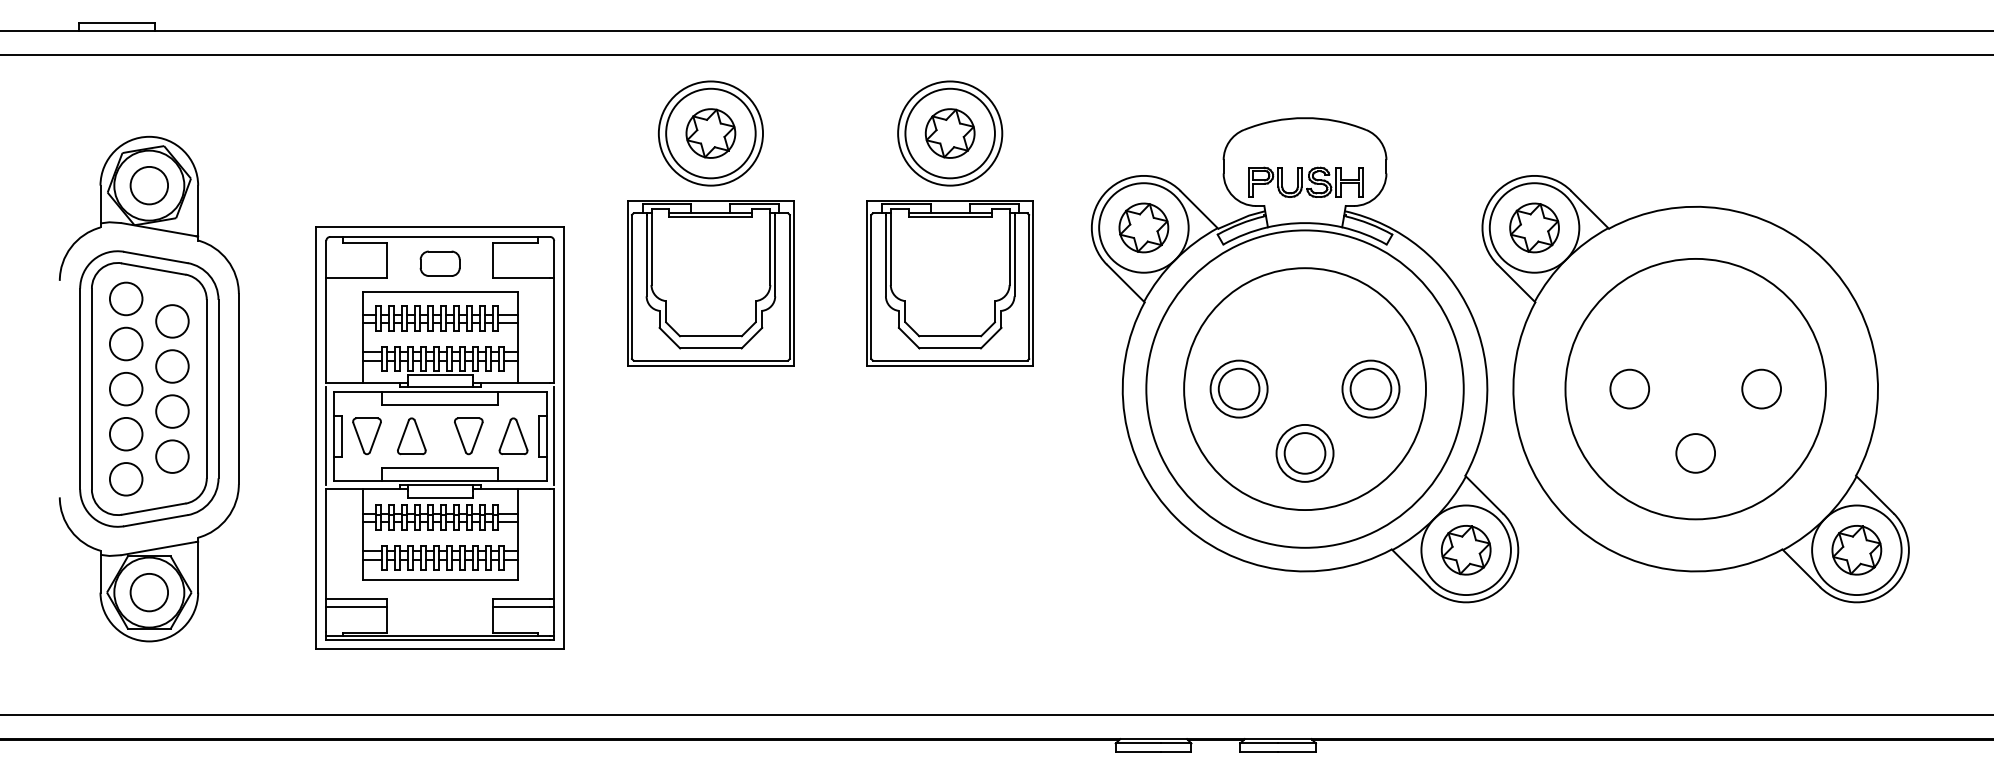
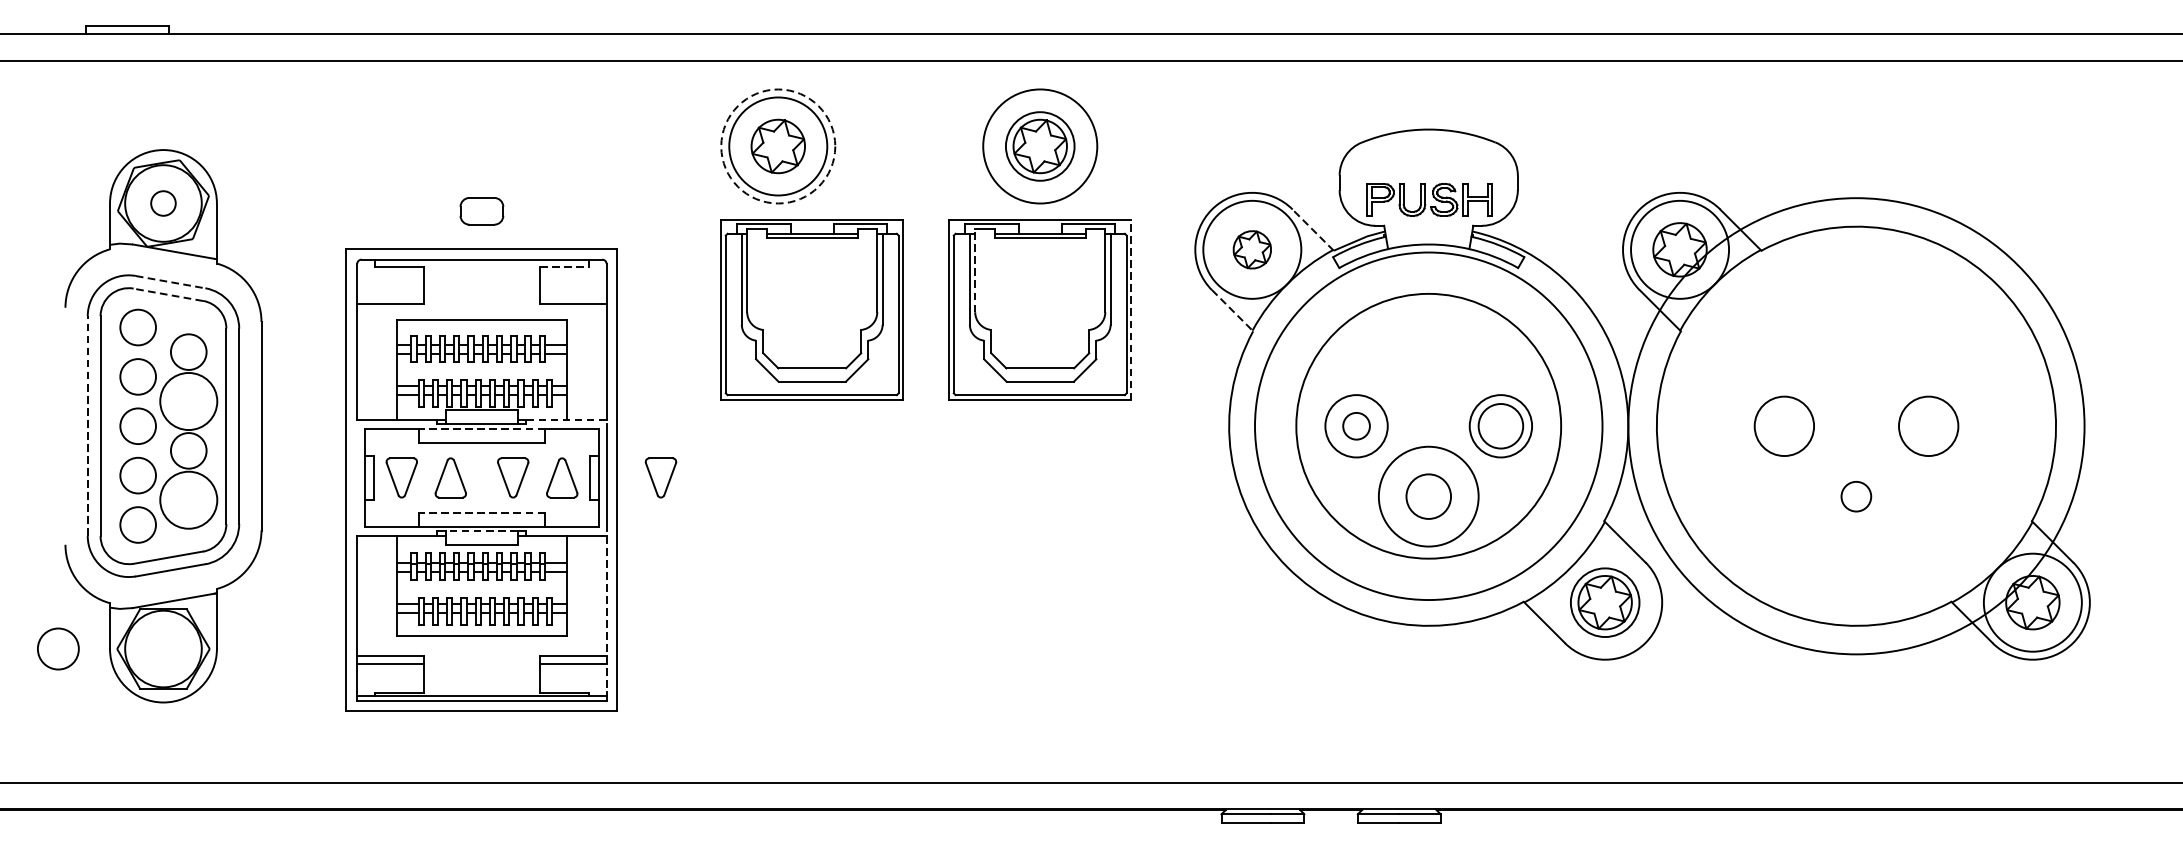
circle: (710, 133) -> (777, 146), solid -> dashed
circle: (949, 133) -> (1039, 146), size x0.7
circle: (149, 185) -> (163, 203), size x0.6
line: (1199, 209) -> (1313, 229), solid -> dashed
part: (1143, 227) -> (1251, 249), size x0.7
line: (516, 243) -> (565, 266), solid -> dashed
line: (890, 247) -> (974, 271), solid -> dashed
line: (156, 257) -> (171, 282), solid -> dashed
part: (439, 263) -> (481, 211), moved
line: (153, 268) -> (168, 294), solid -> dashed
line: (1033, 282) -> (1131, 309), solid -> dashed
part: (710, 283) -> (811, 310), moved
line: (1125, 283) -> (1232, 310), solid -> dashed
circle: (172, 366) -> (188, 401), size x1.6
line: (515, 383) -> (564, 420), solid -> dashed
line: (80, 388) -> (88, 425), solid -> dashed
circle: (1238, 388) -> (1355, 425), size x0.6
circle: (1629, 388) -> (1783, 425), size x1.4
circle: (1695, 388) -> (1856, 425), size x1.6
circle: (1761, 388) -> (1928, 425), size x1.4
line: (440, 391) -> (482, 428), solid -> dashed
line: (326, 436) -> (357, 478), removed
part: (603, 436) -> (660, 478), added
circle: (1304, 452) -> (1428, 495), size x1.6
circle: (1695, 453) -> (1856, 496), size x0.7
circle: (172, 456) -> (188, 500), size x1.6
line: (440, 468) -> (482, 513), solid -> dashed
line: (440, 485) -> (482, 531), solid -> dashed
circle: (1465, 550) -> (1604, 602), size x0.7
line: (554, 560) -> (607, 613), solid -> dashed
circle: (148, 592) -> (57, 648), moved

